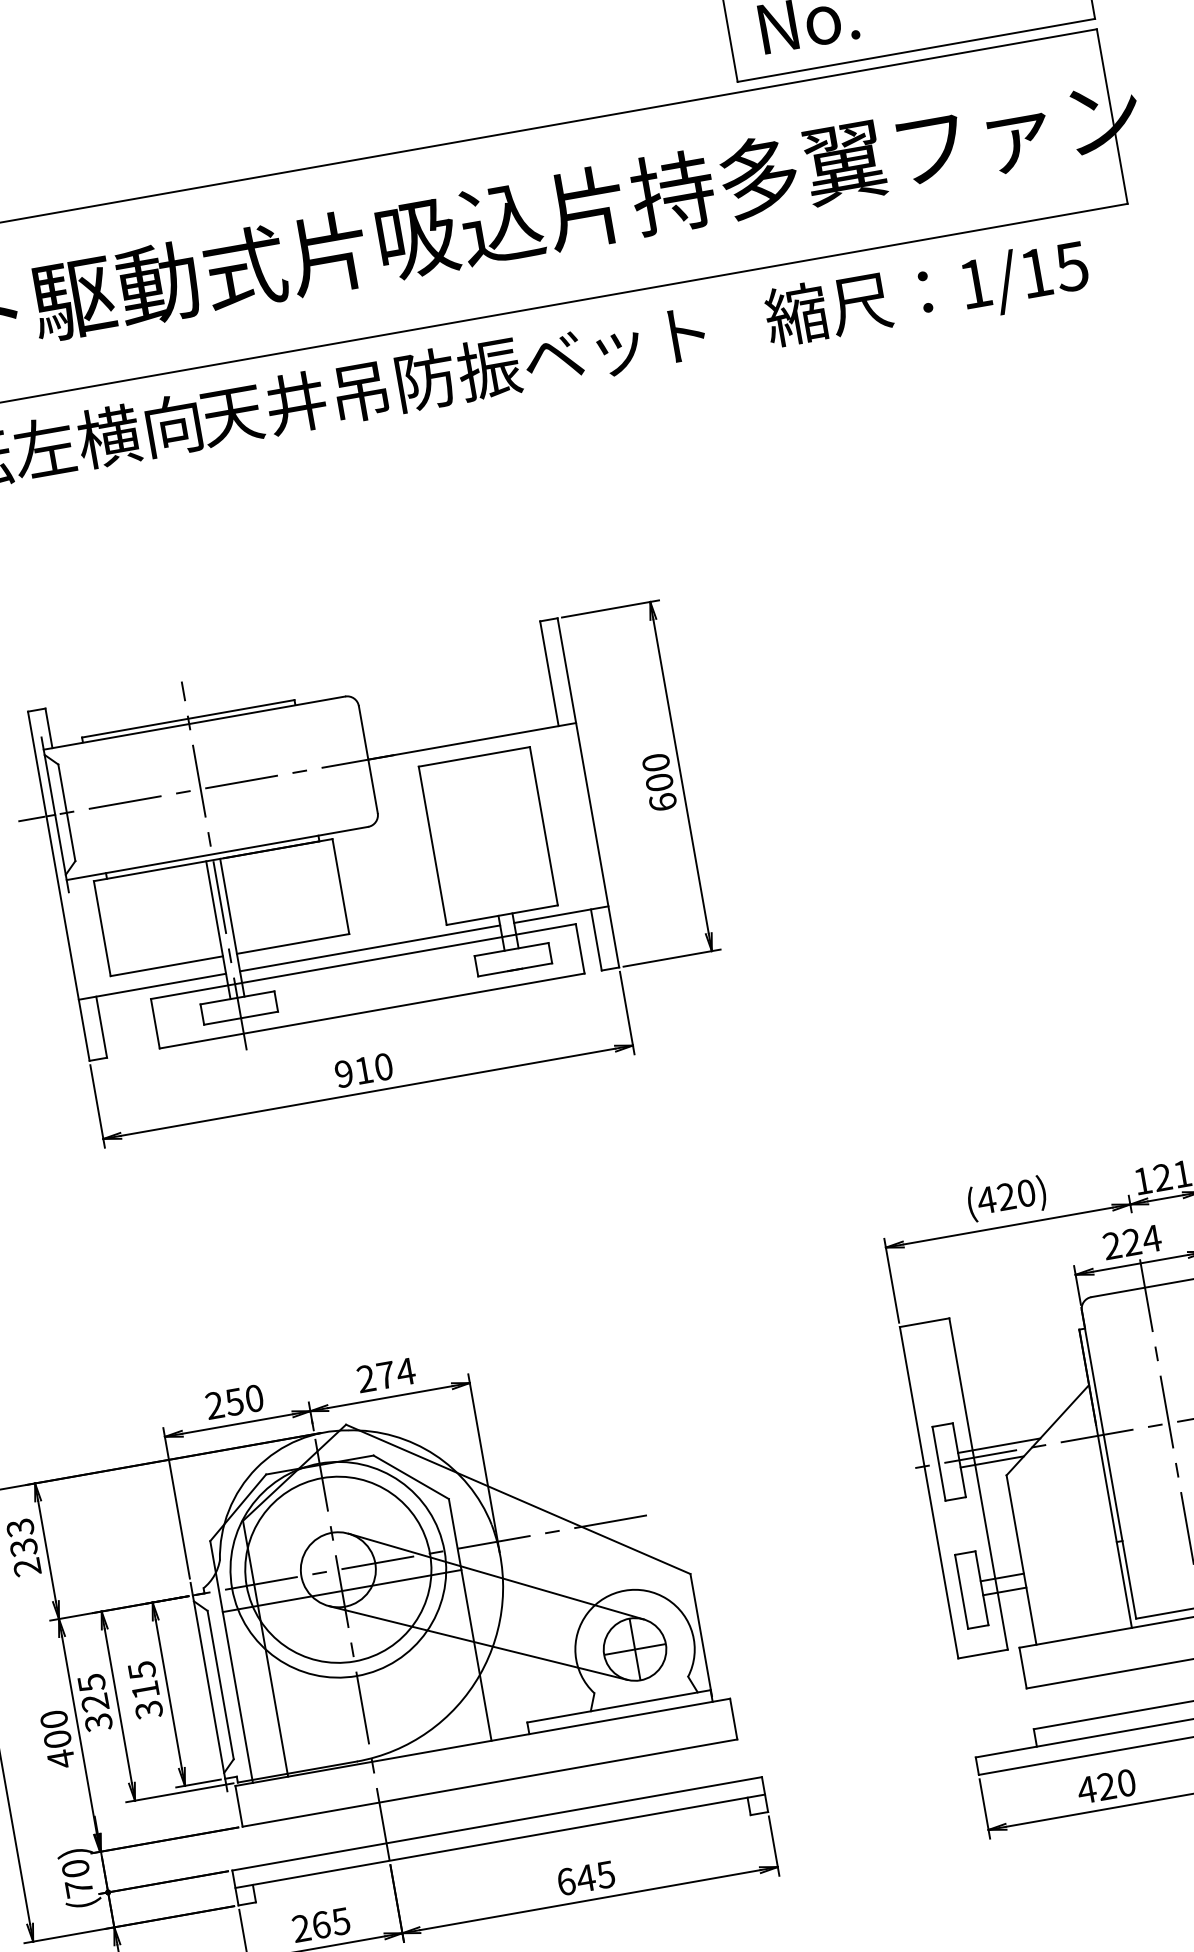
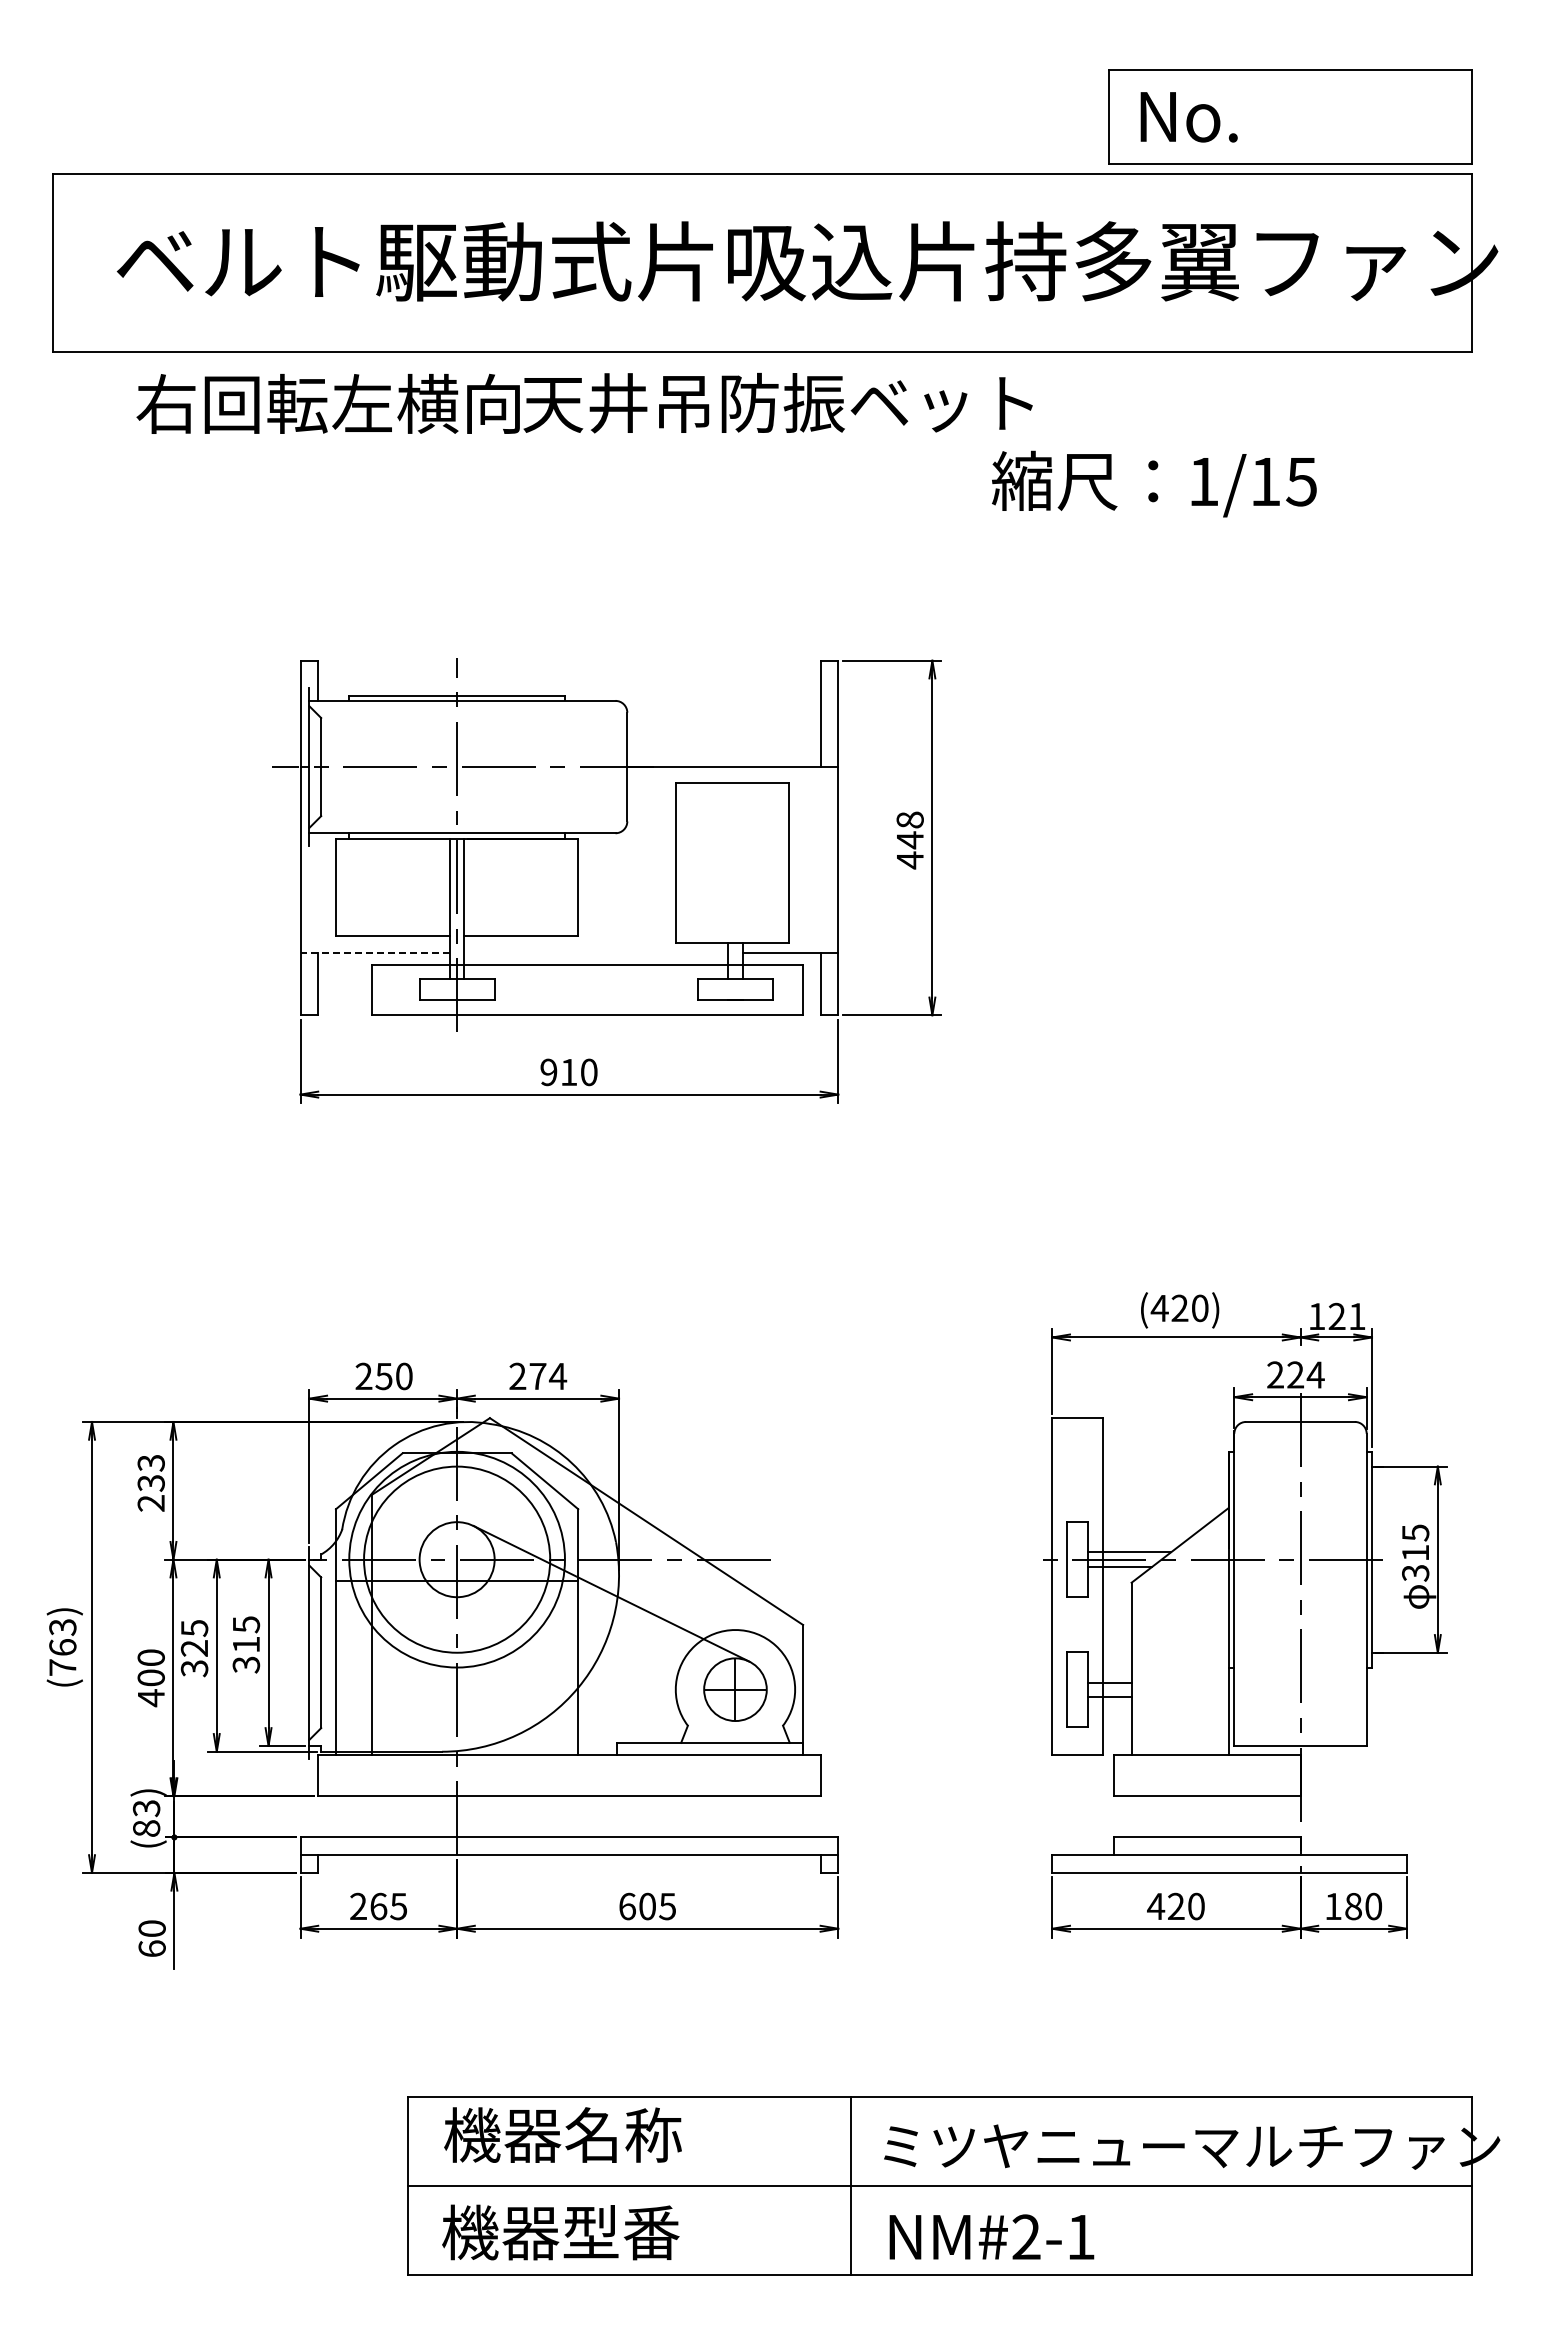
text: (927, 293) -> (1154, 483), moved
text: (658, 782) -> (909, 840), 600 -> 448
line: (370, 948) -> (596, 953), removed
line: (152, 986) -> (375, 953), solid -> dashed
line: (477, 1643) -> (581, 1656), removed
text: (77, 1878) -> (146, 1818), (70) -> (83)
text: (586, 1878) -> (647, 1906), 645 -> 605

